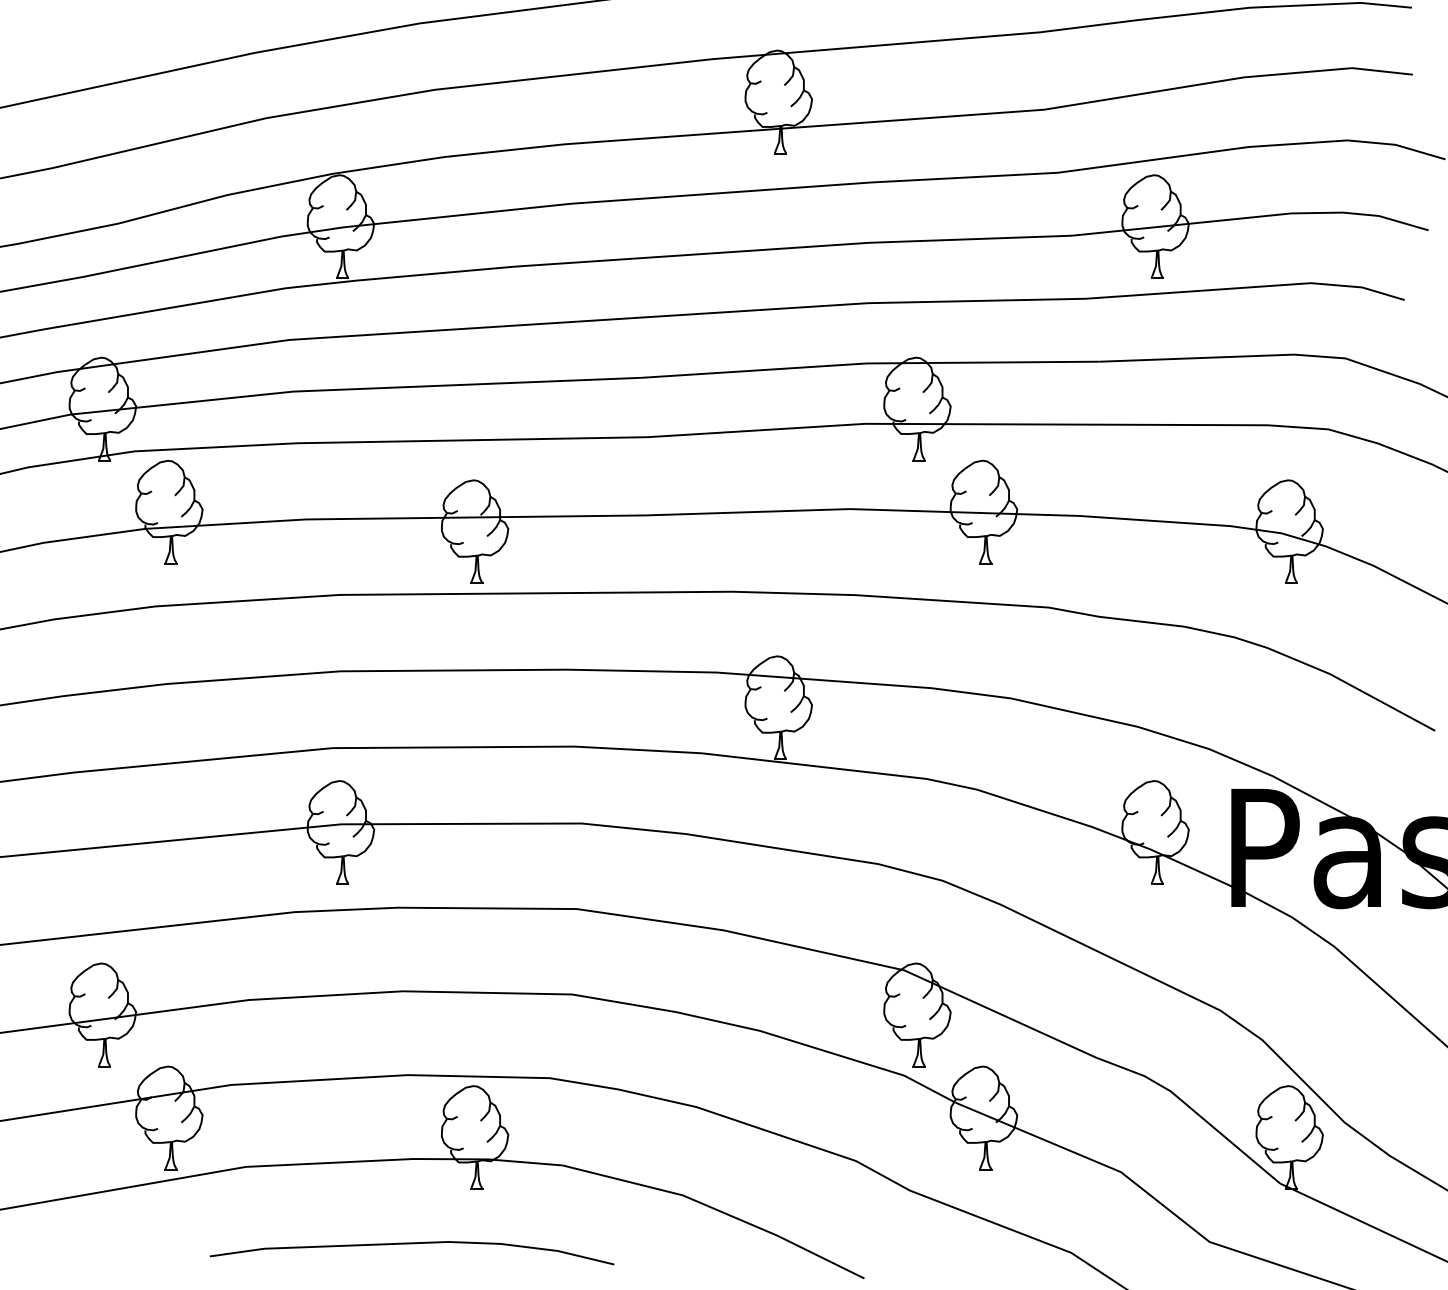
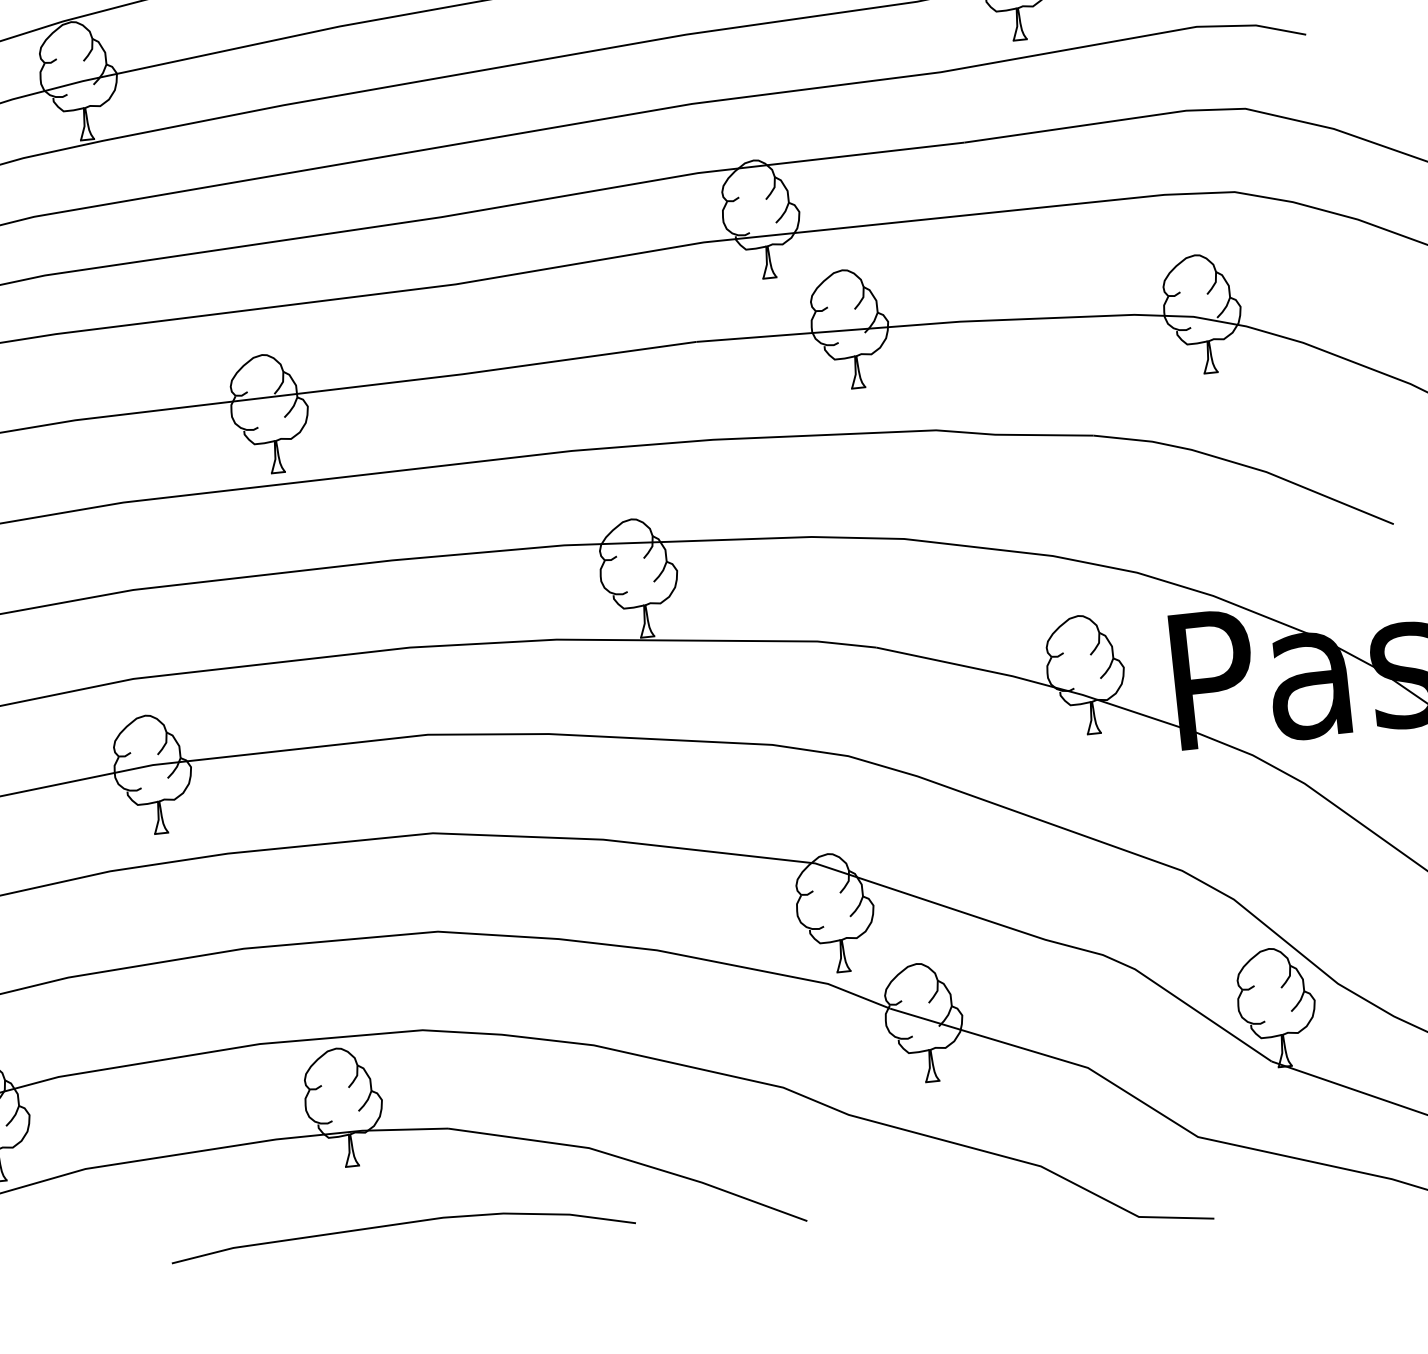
curve: (411, 1244) -> (401, 1225), moved

